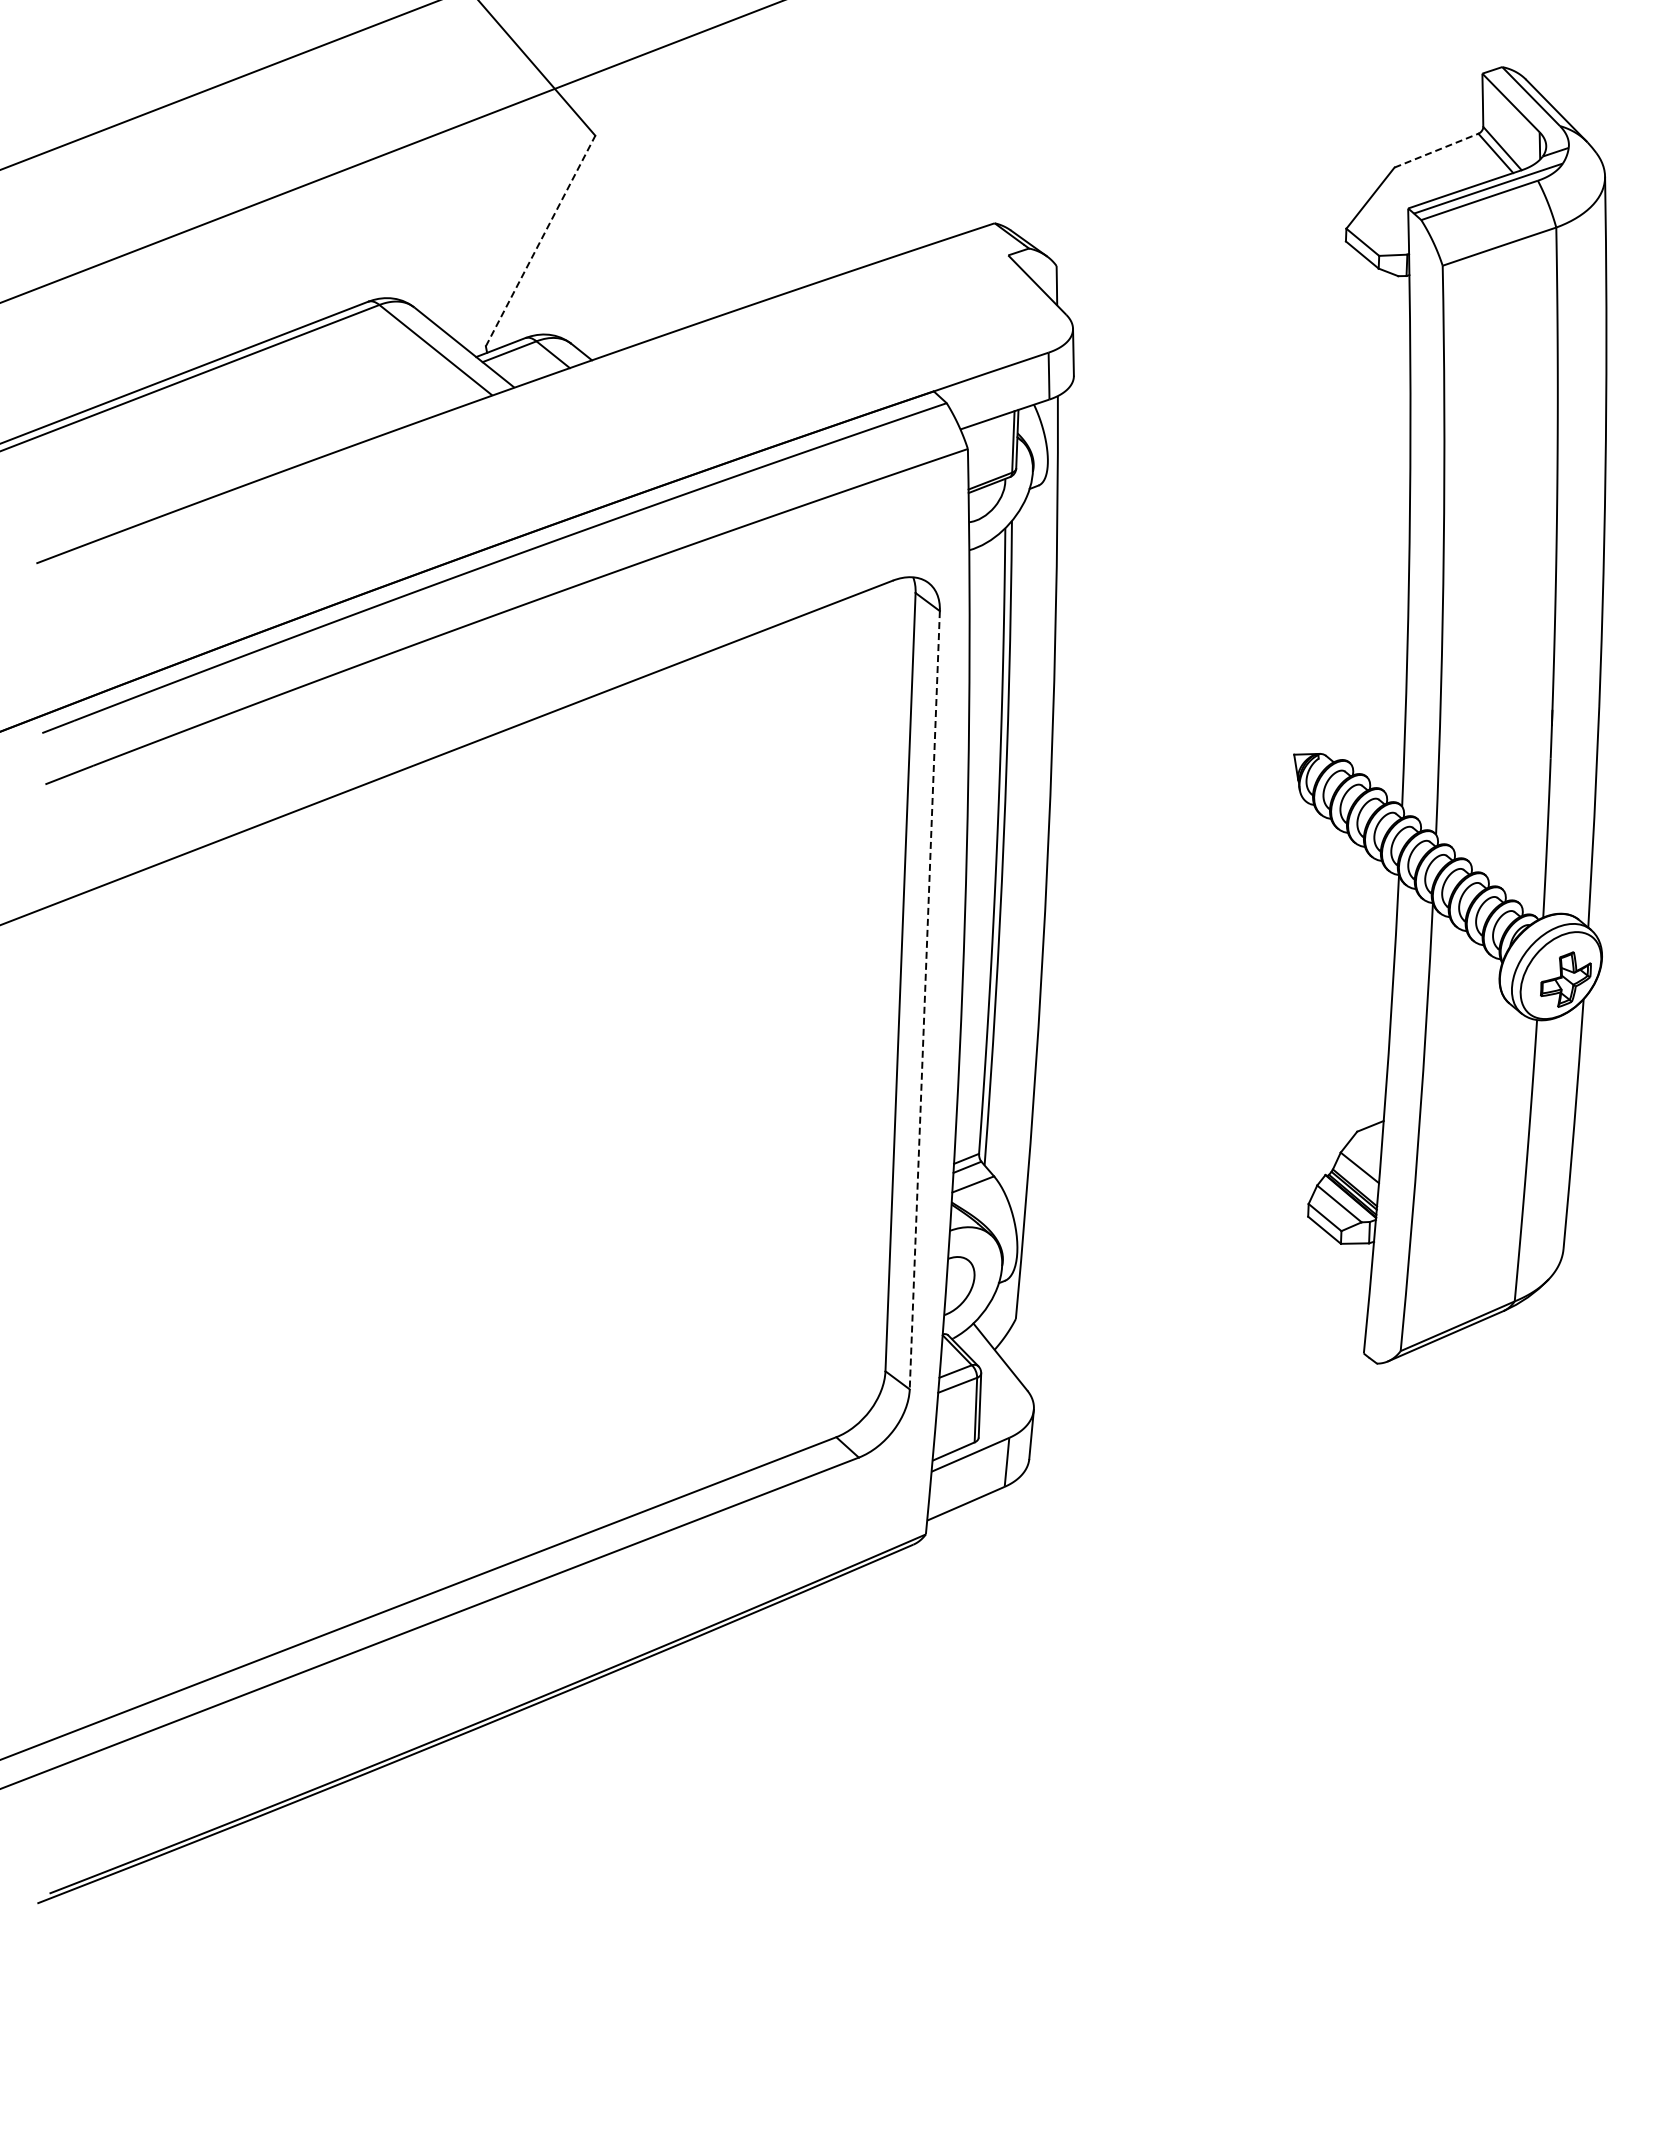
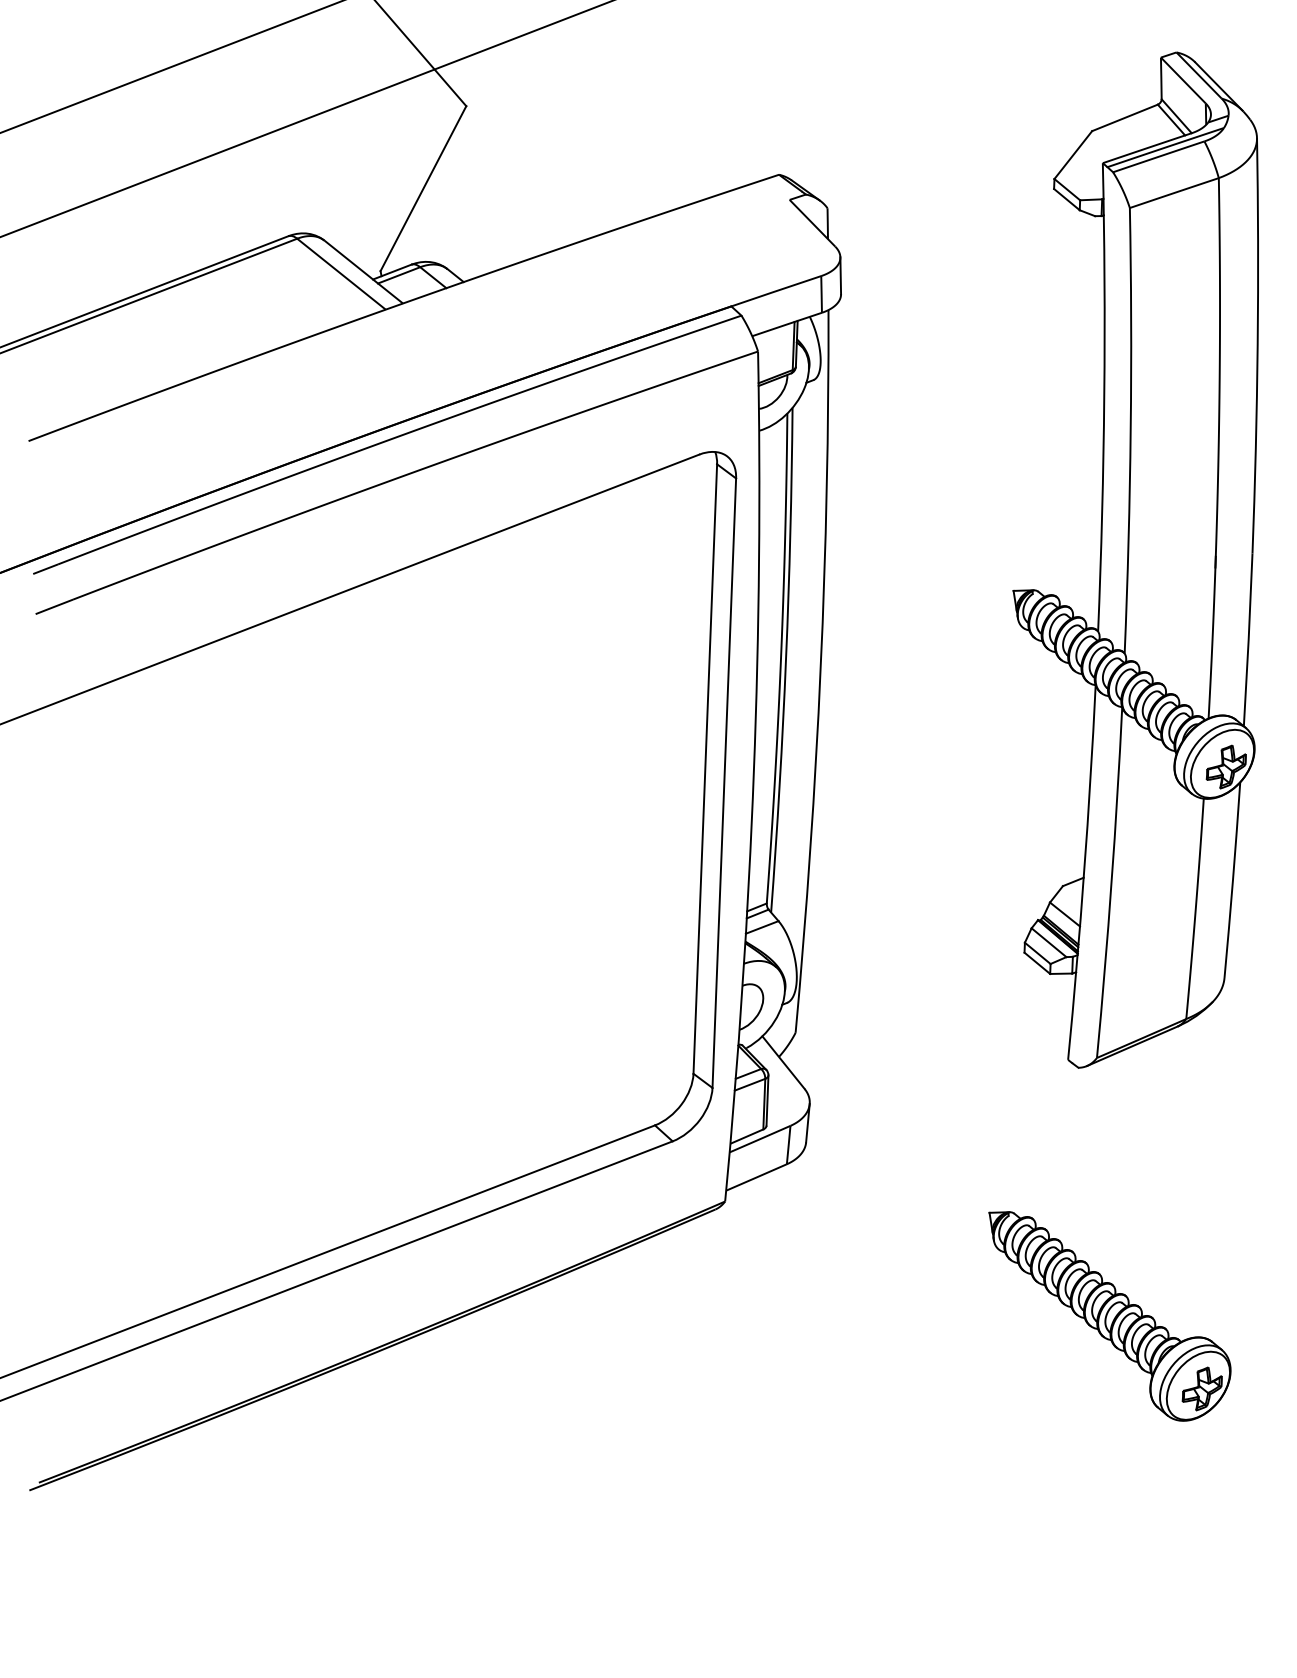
line: (1436, 150) -> (1125, 117), dashed -> solid
line: (540, 241) -> (423, 189), dashed -> solid
line: (924, 1000) -> (724, 783), dashed -> solid
part: (1417, 1681) -> (1110, 1316), added

